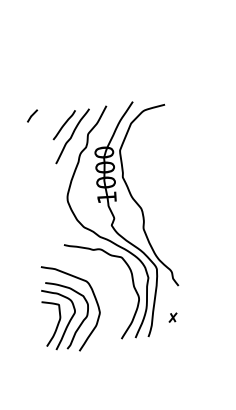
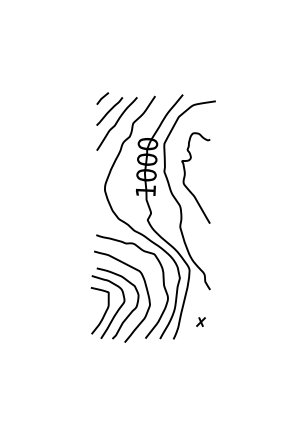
line: (32, 115) -> (102, 98), moved
curve: (143, 180) -> (185, 177), added
part: (70, 307) -> (120, 296), moved

